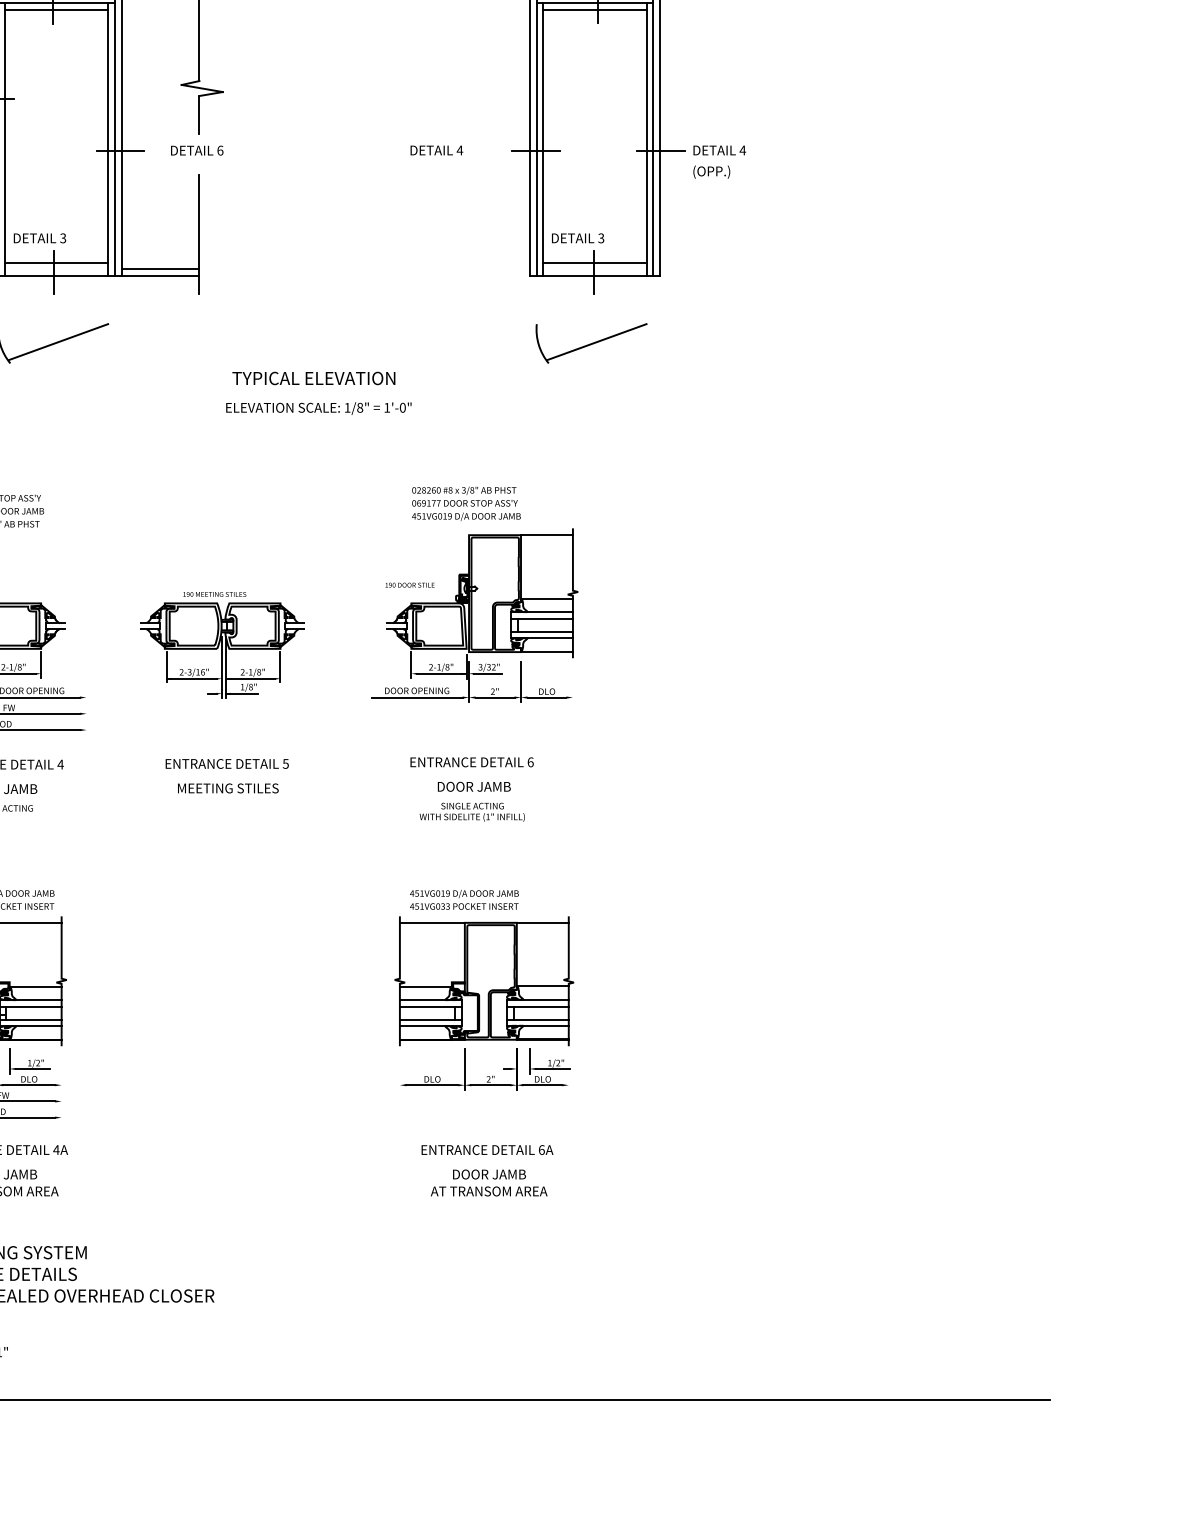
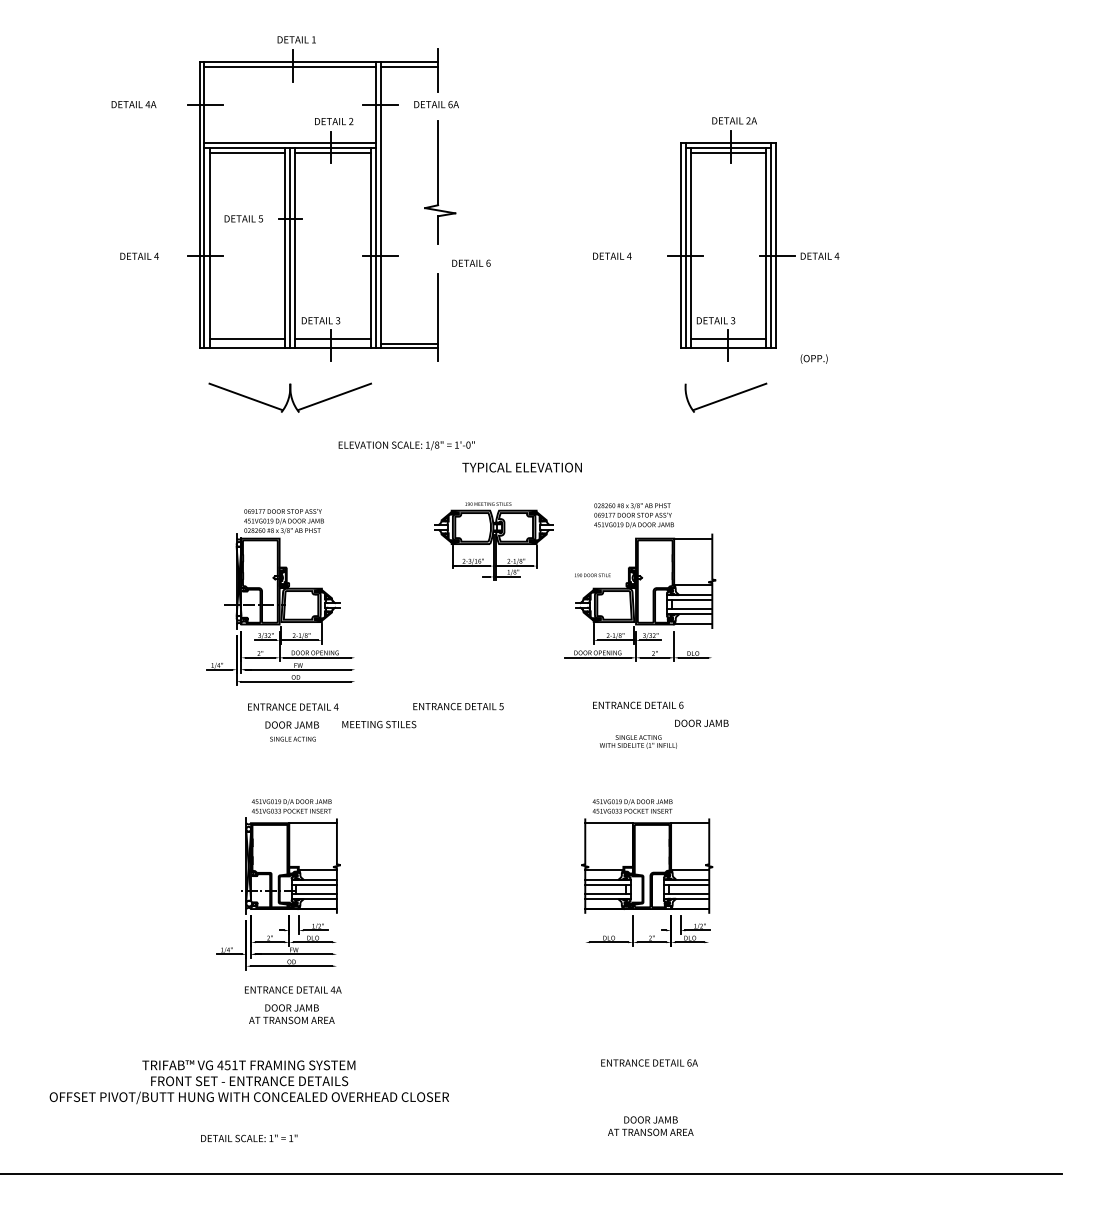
text: (197, 149) -> (471, 262), moved
text: (710, 171) -> (813, 358), moved
text: (313, 378) -> (521, 467), moved
text: (318, 408) -> (406, 445), moved
part: (221, 645) -> (493, 541), moved
text: (473, 785) -> (701, 722), moved
text: (228, 788) -> (379, 724), moved
text: (487, 1149) -> (649, 1062), moved
text: (488, 1182) -> (650, 1125), moved

